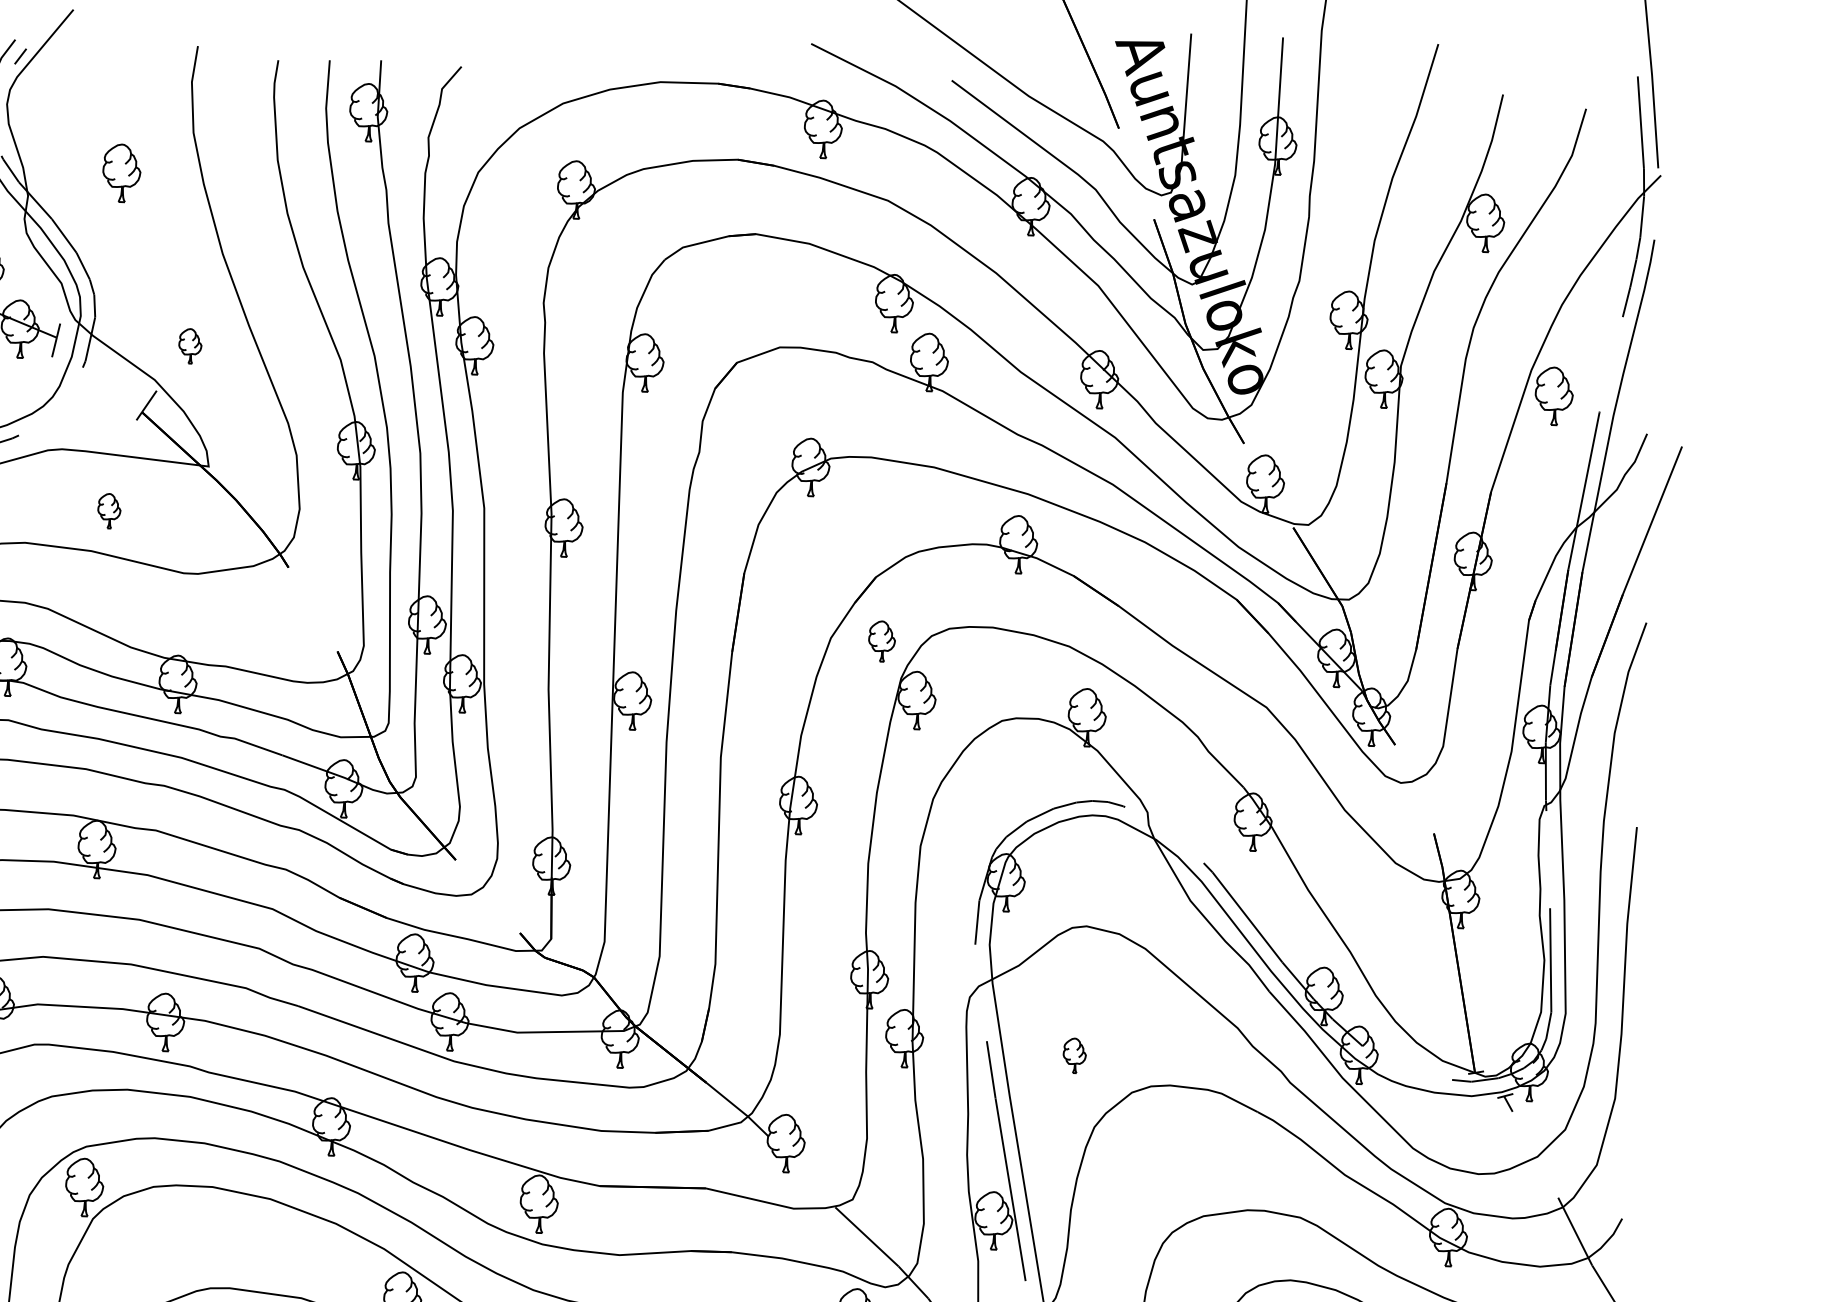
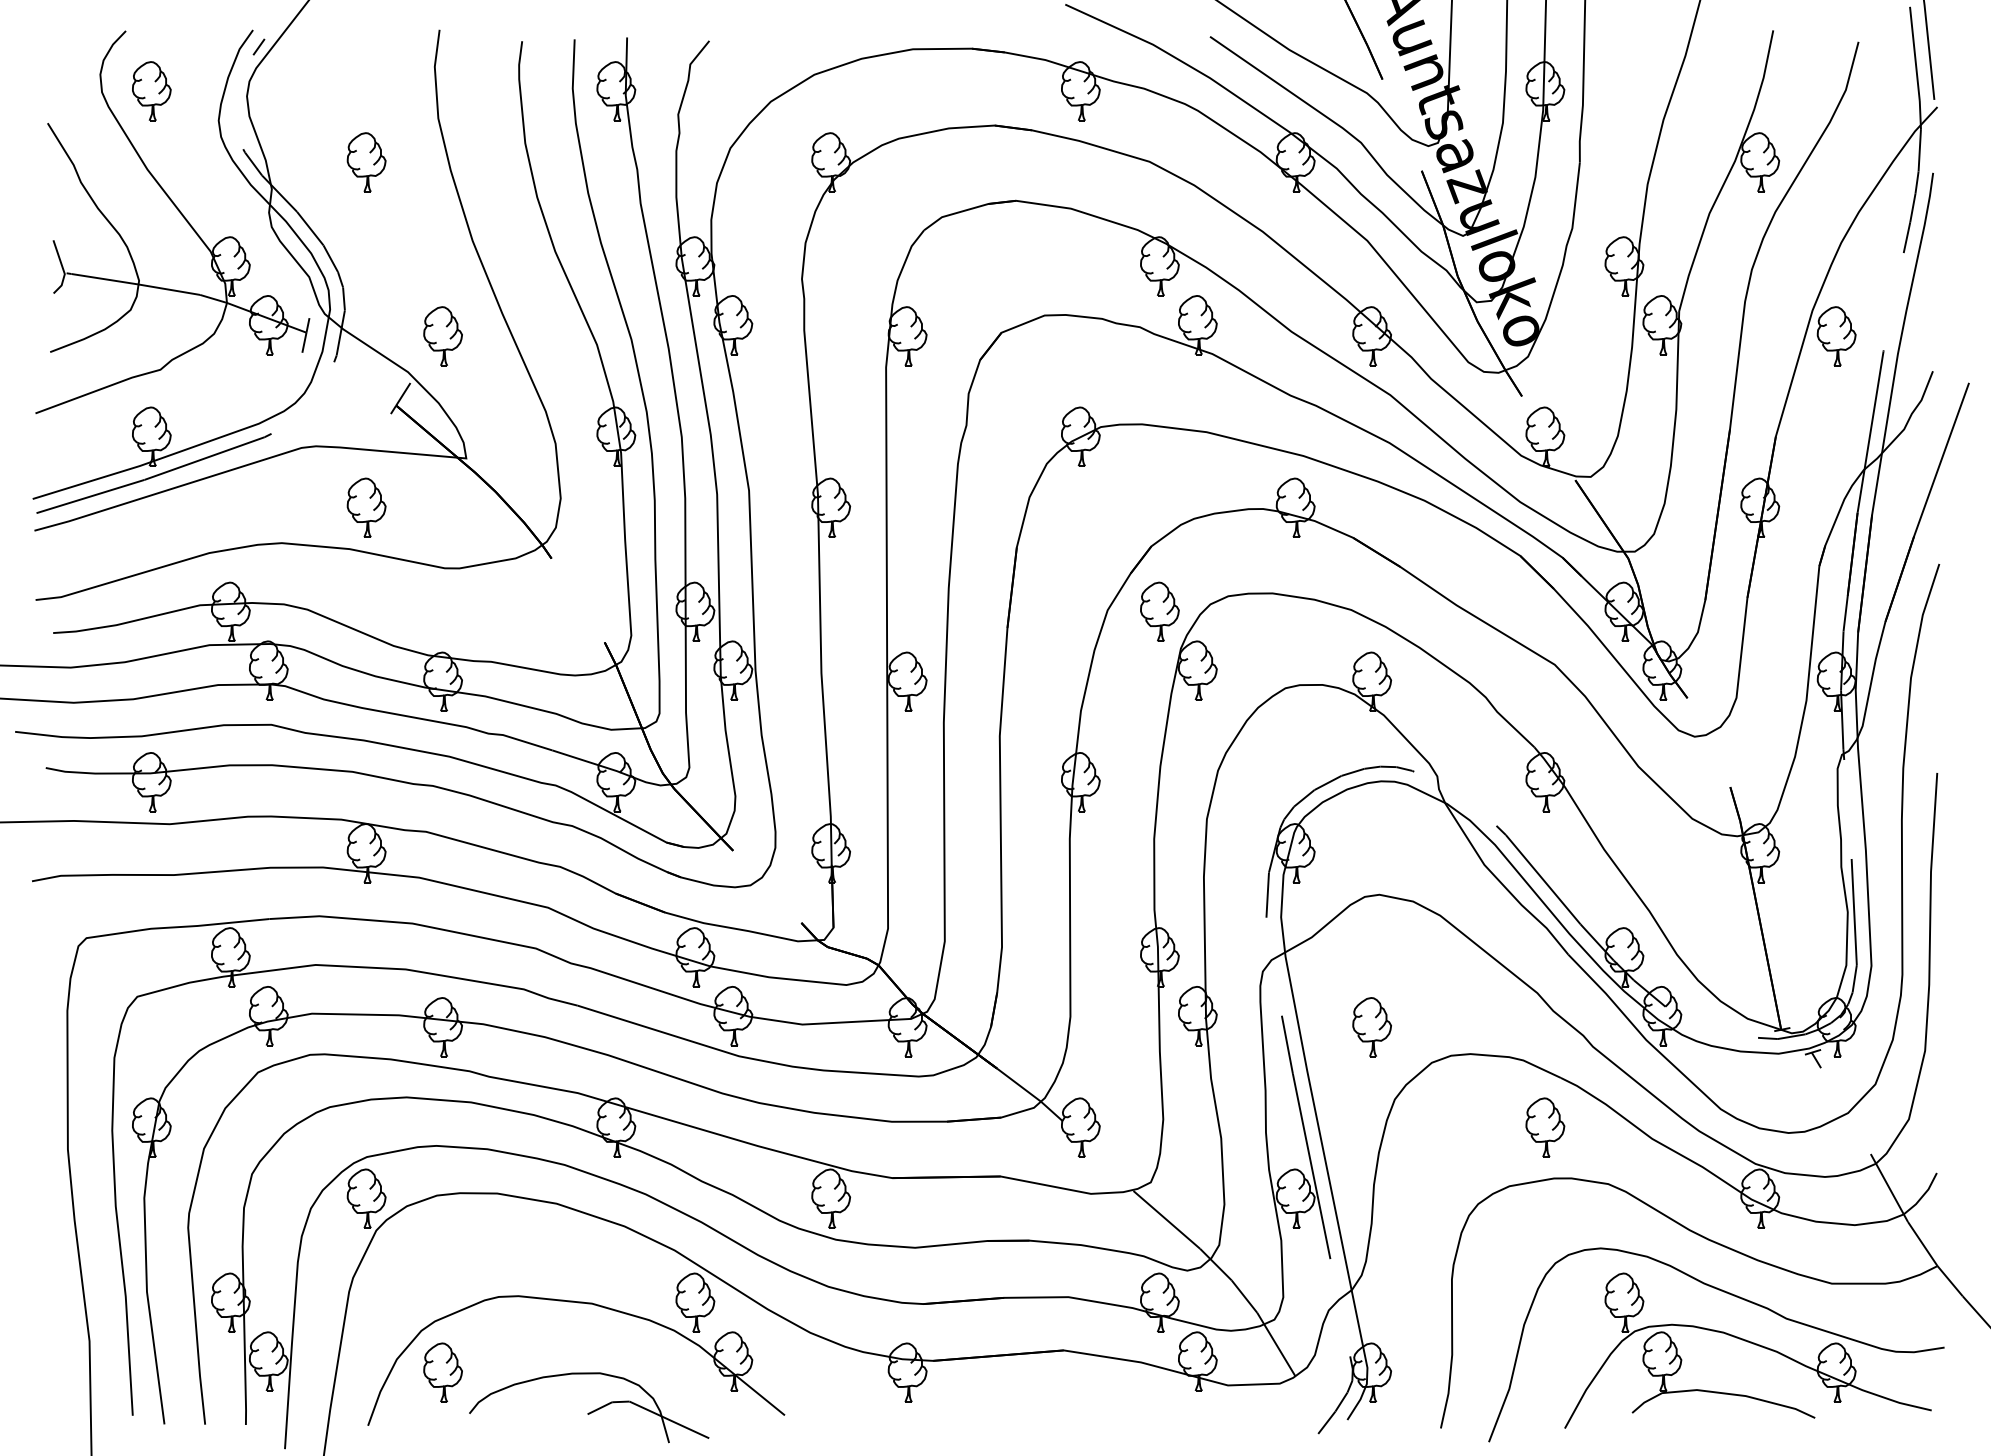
part: (189, 346) -> (442, 336), size x1.67
part: (109, 510) -> (366, 507), size x1.67
part: (881, 641) -> (1159, 611), size x1.43
part: (1074, 1055) -> (1371, 1027), size x1.67
part: (1240, 1160) -> (1545, 1127), added

